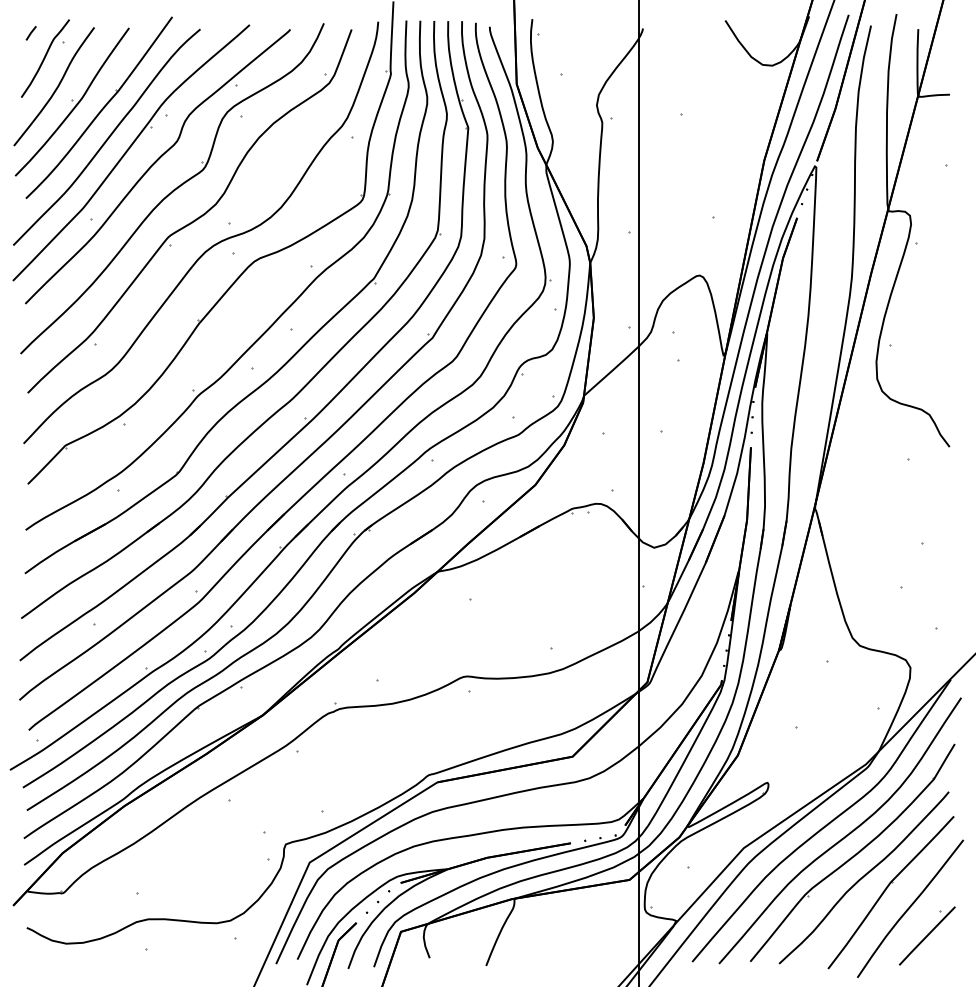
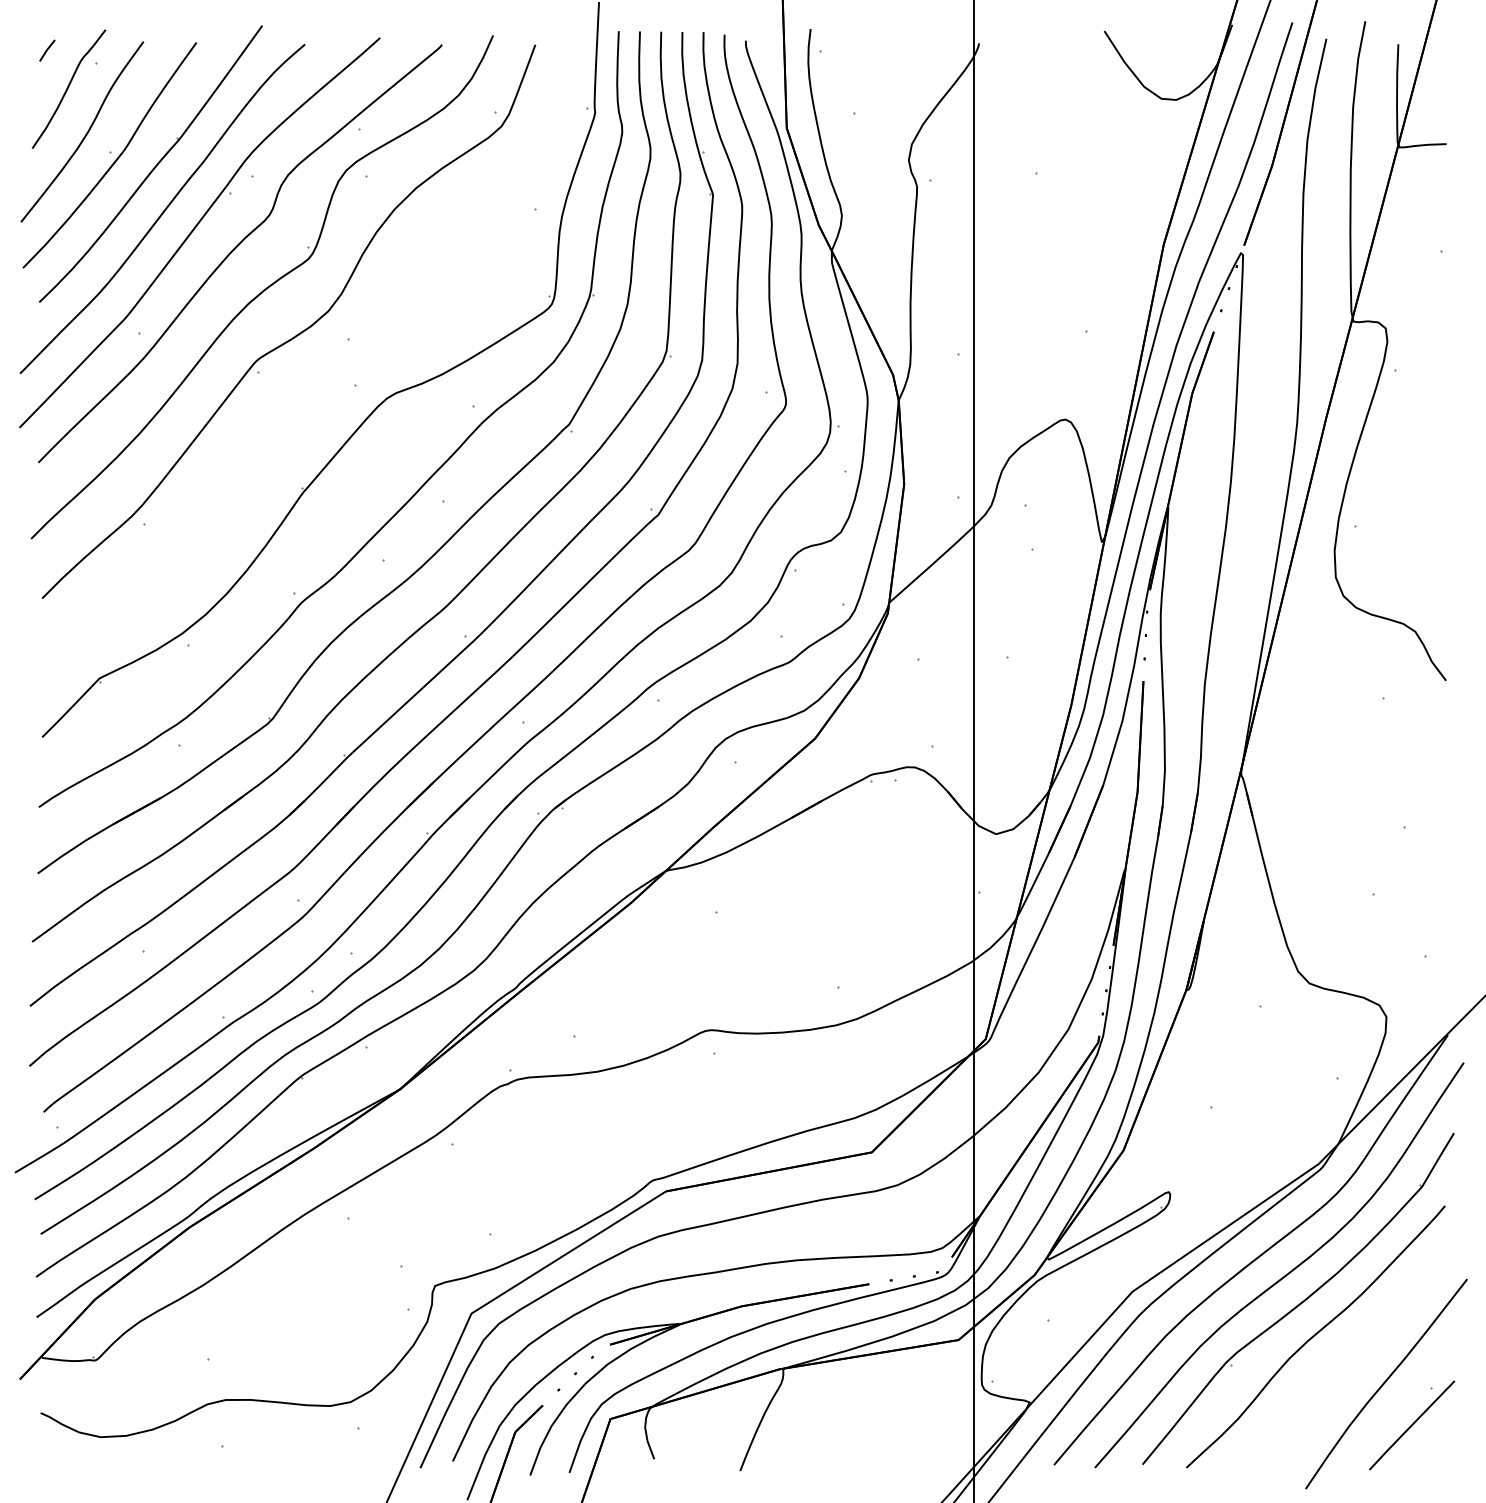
curve: (213, 244) -> (324, 372), removed
part: (890, 892) -> (1356, 1359), removed

